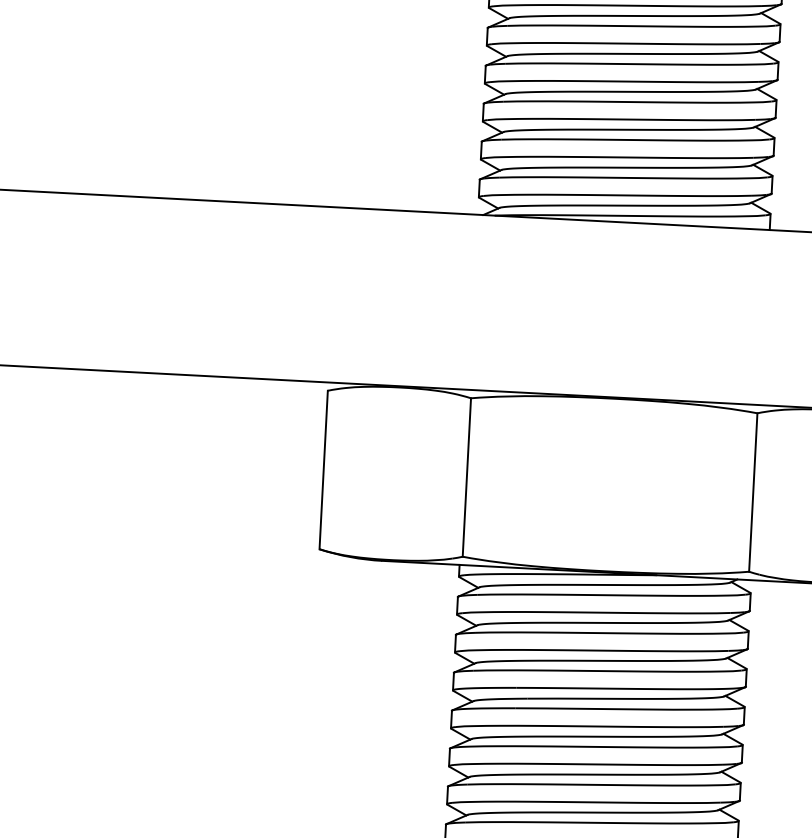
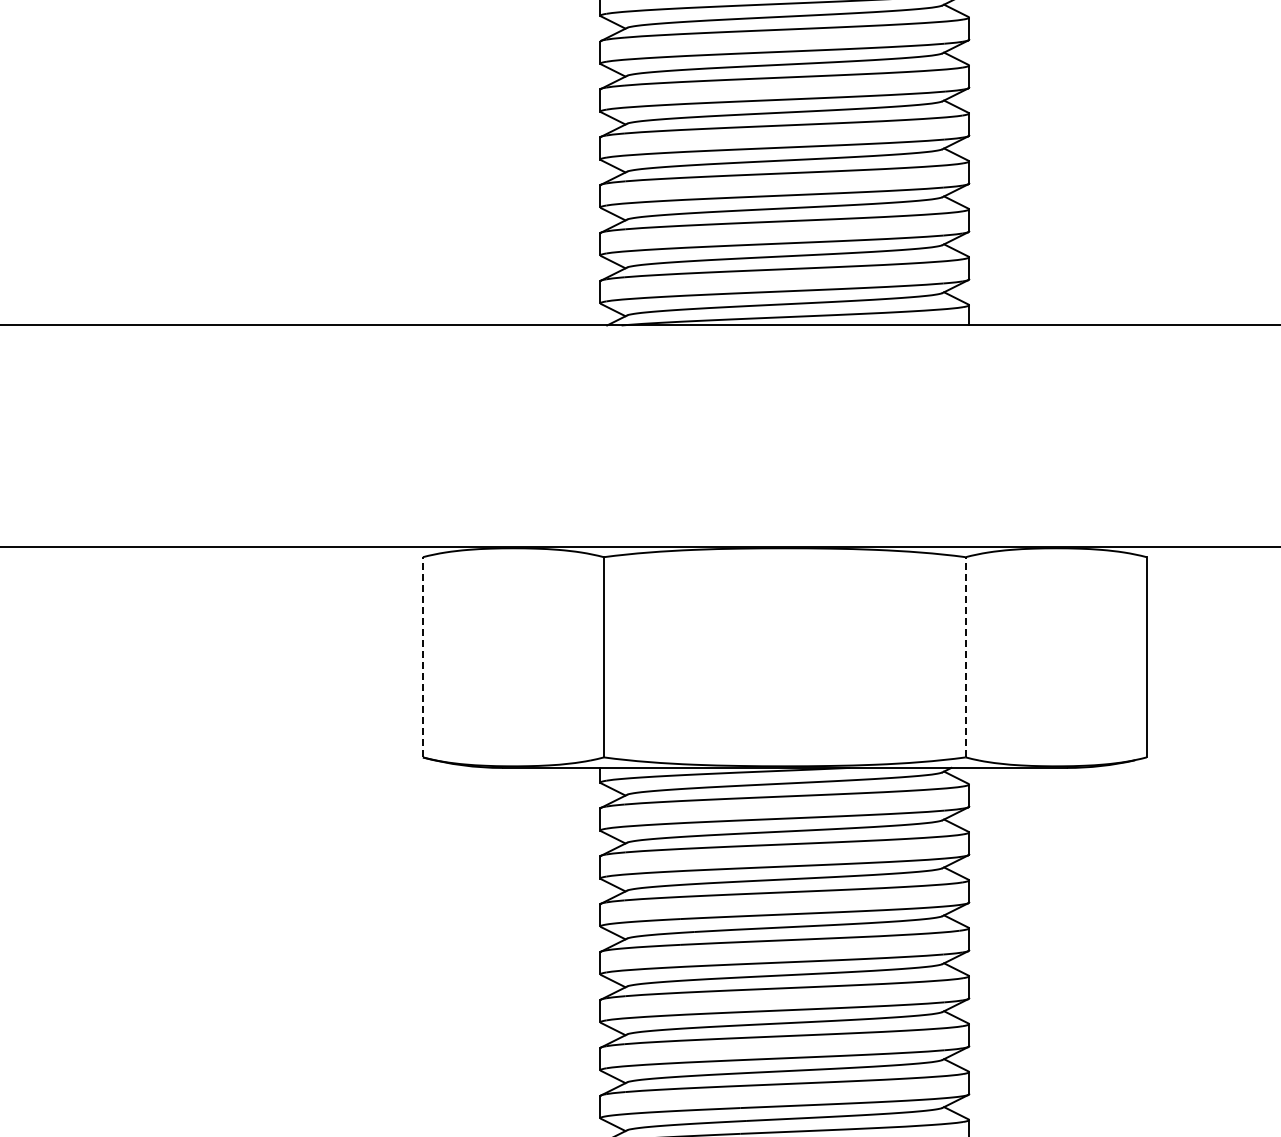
line: (323, 469) -> (422, 656), solid -> dashed
line: (753, 491) -> (965, 656), solid -> dashed

